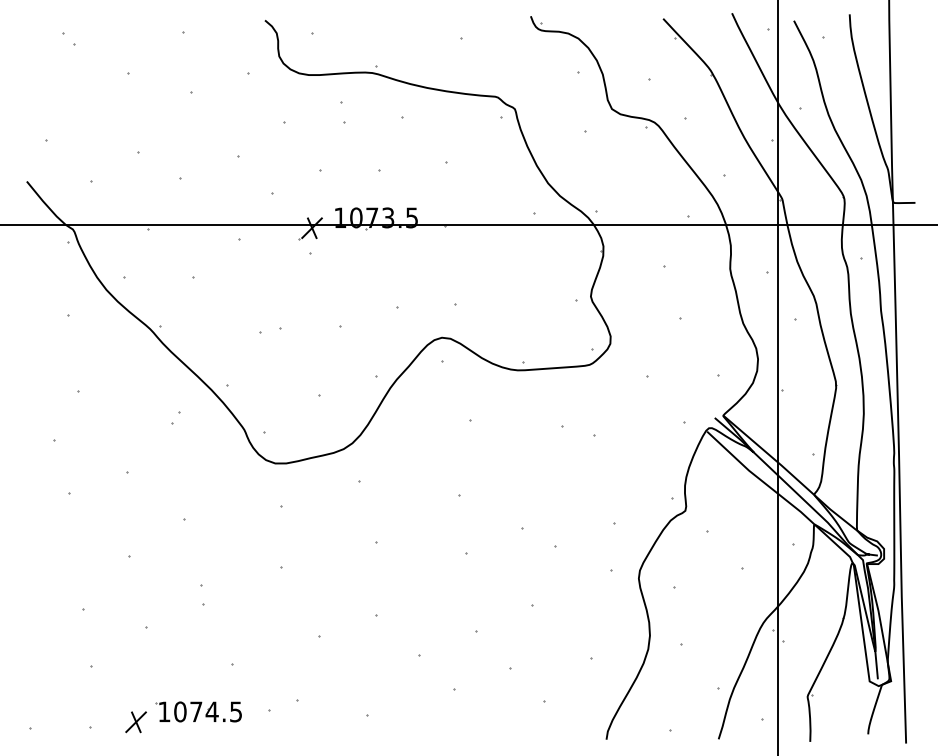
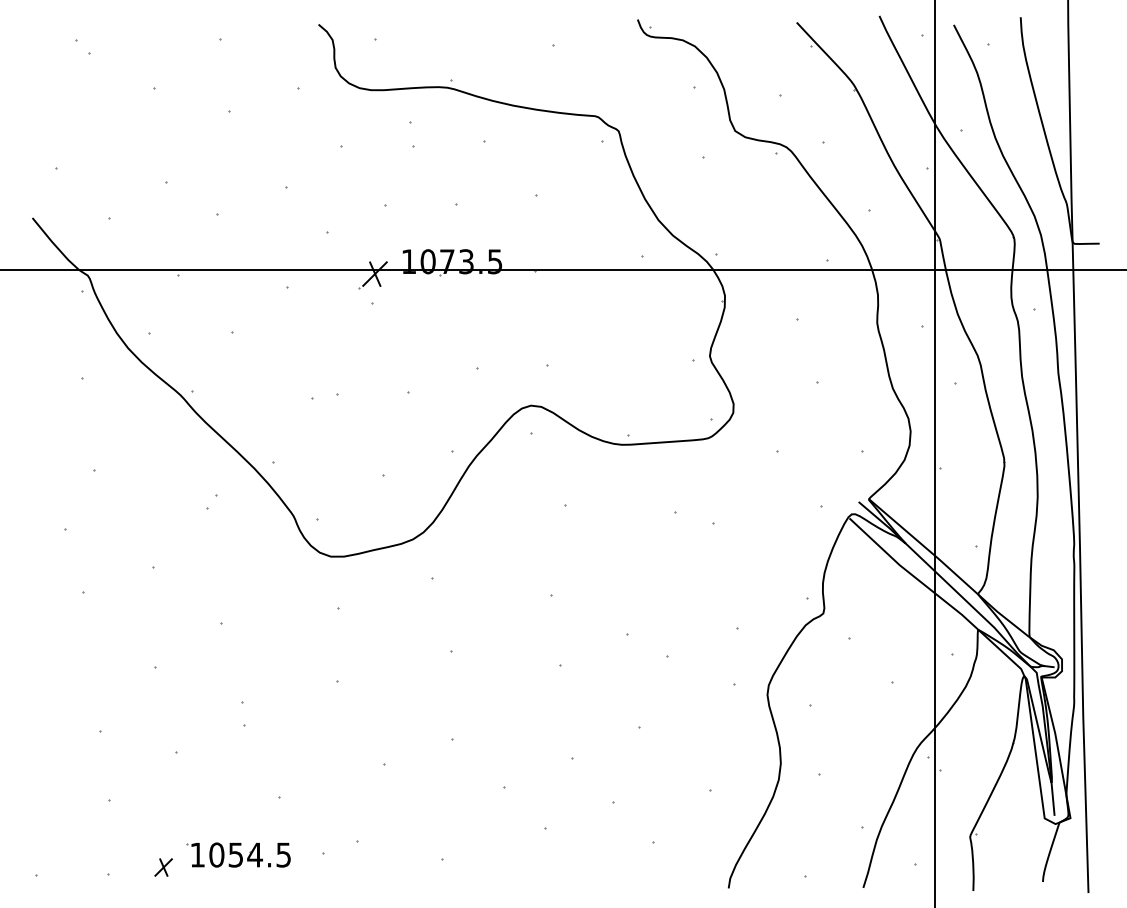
text: (196, 711) -> (236, 854), 1074.5 -> 1054.5
part: (135, 722) -> (162, 867), size x0.7

